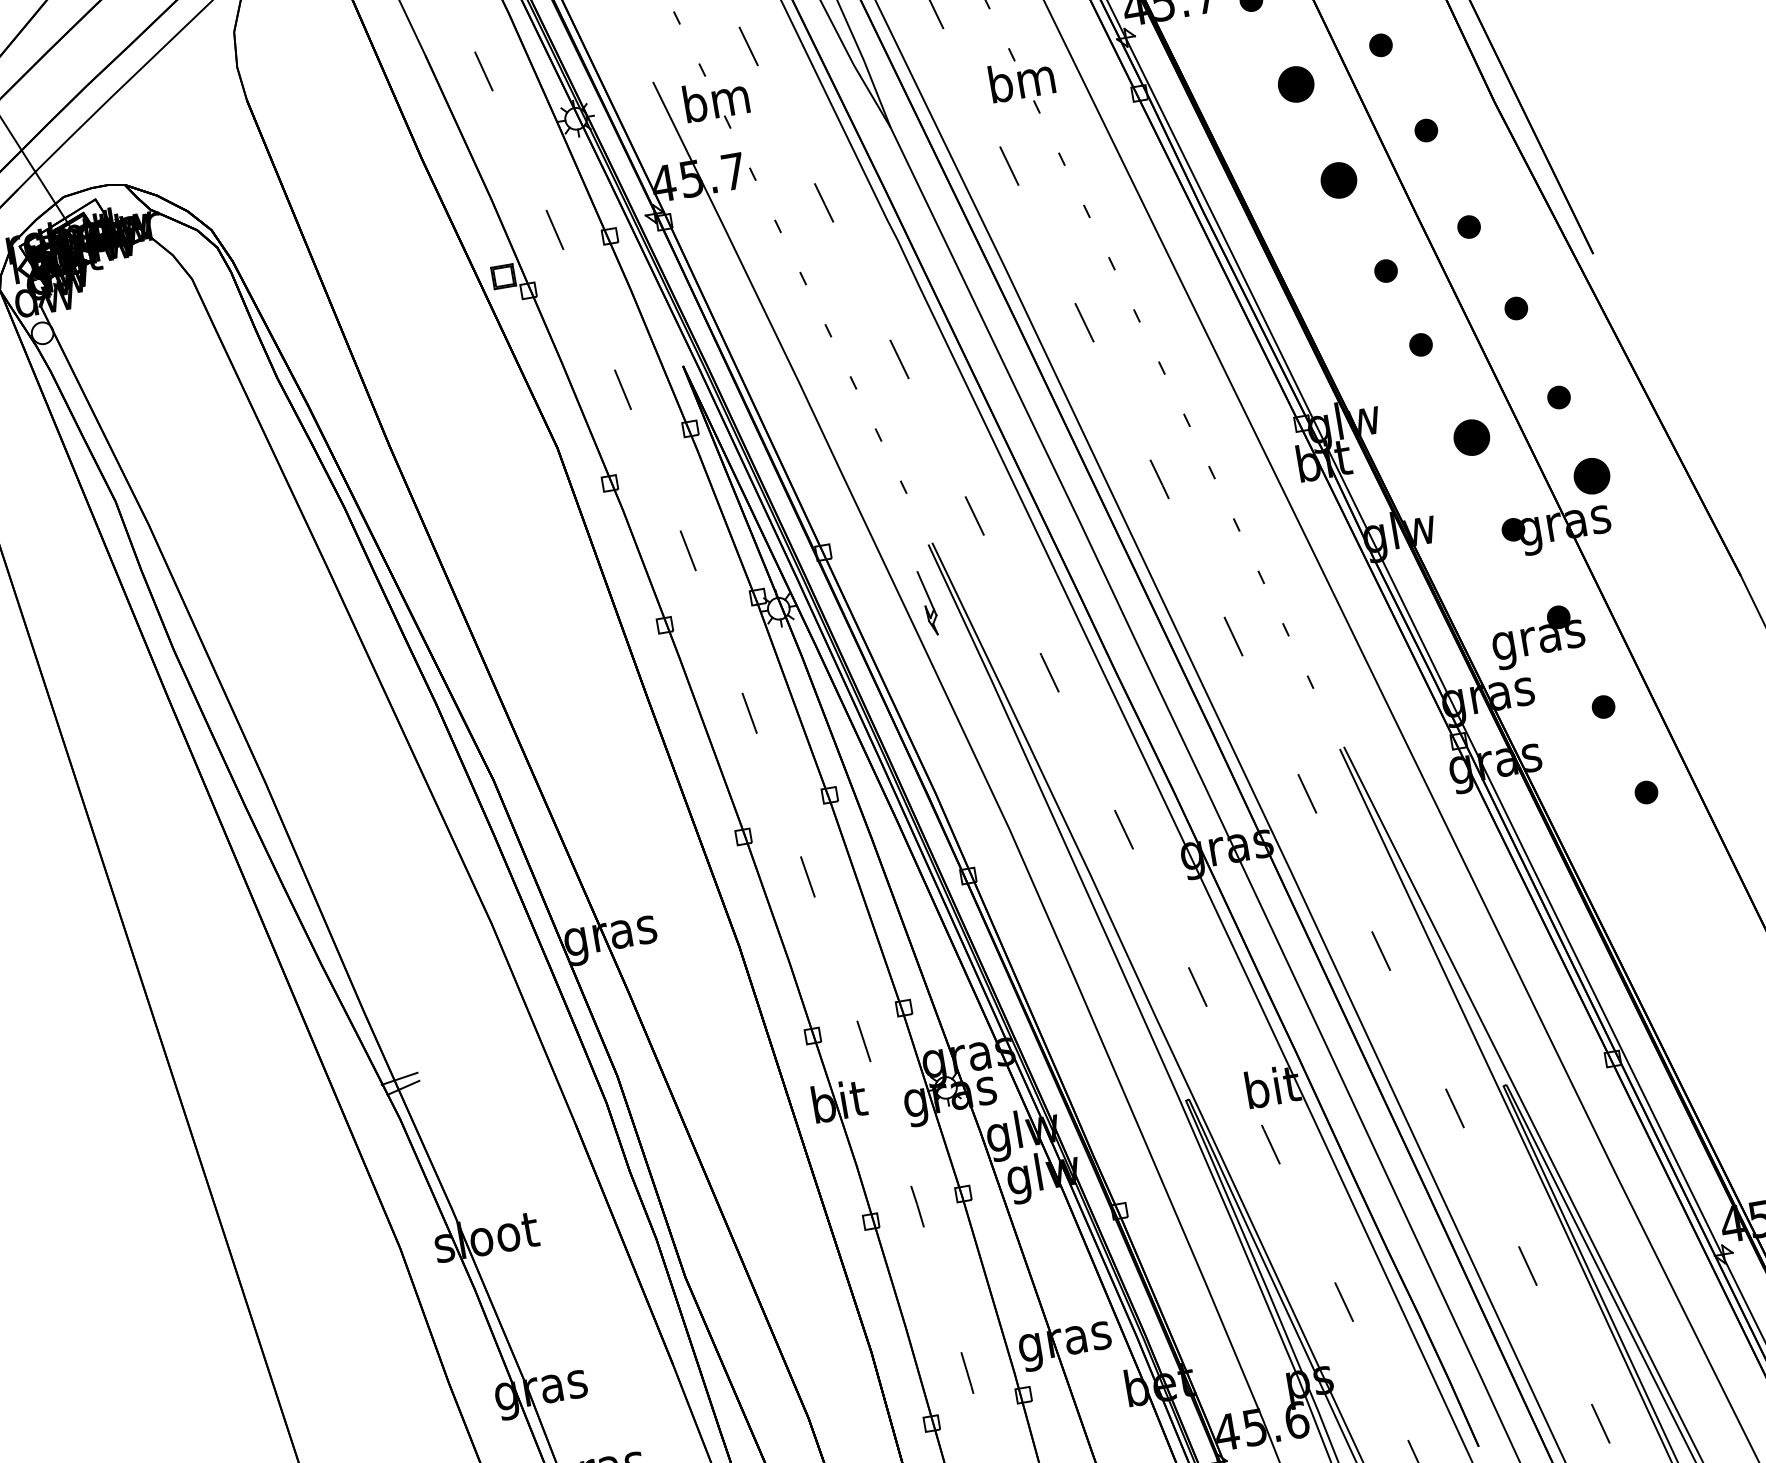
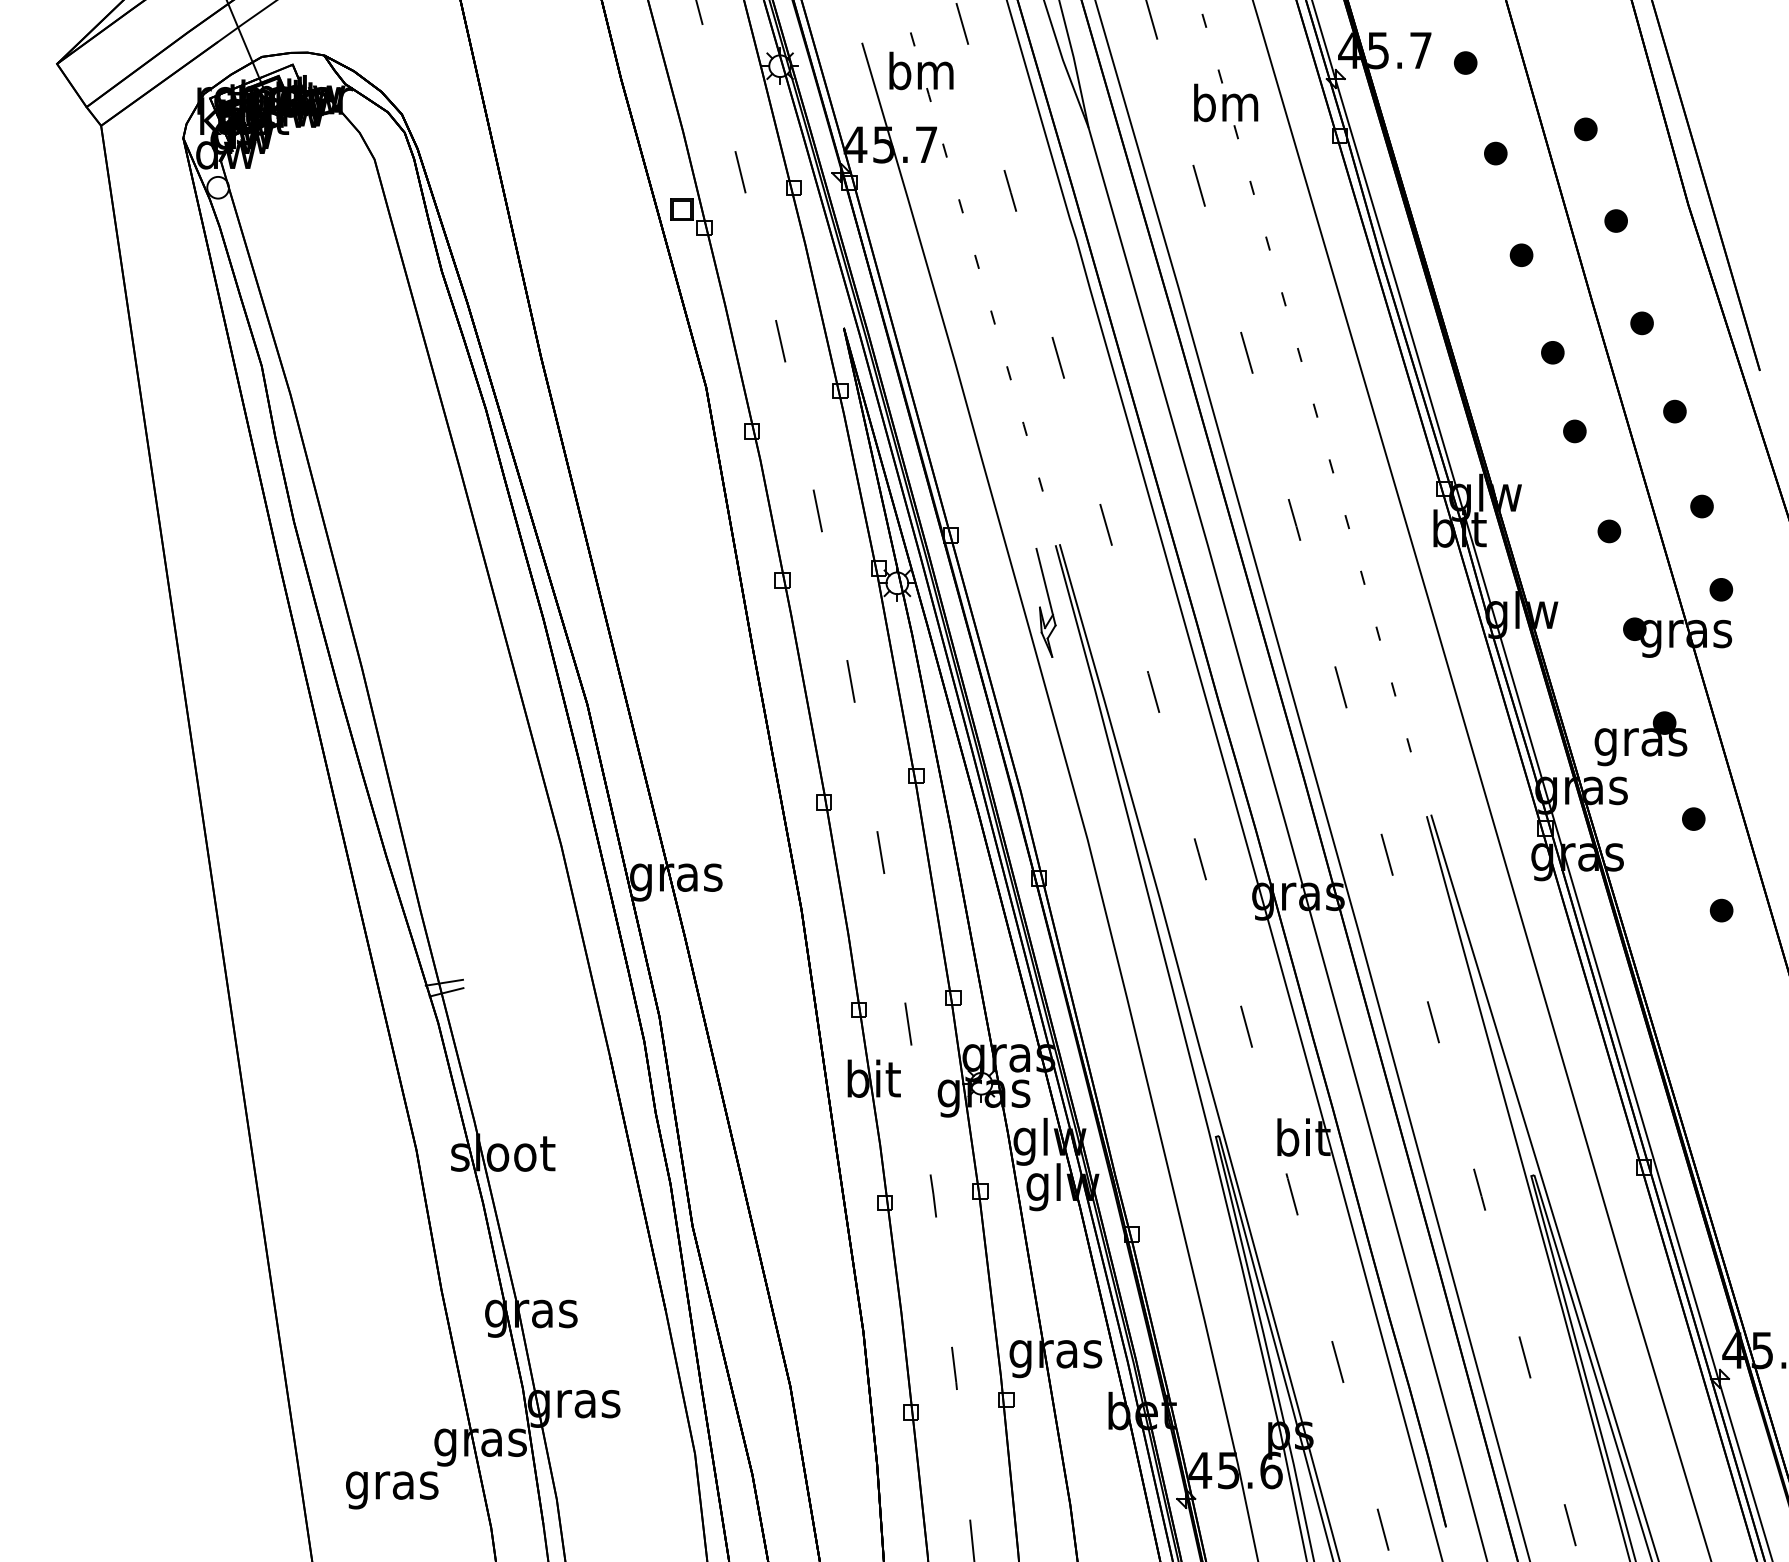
part: (1295, 84) -> (1495, 153), size x0.62
part: (1338, 179) -> (1521, 254), size x0.62
part: (1472, 437) -> (1609, 531), size x0.62
part: (1592, 476) -> (1721, 589), size x0.62
part: (928, 602) -> (1045, 602), size x1.67

